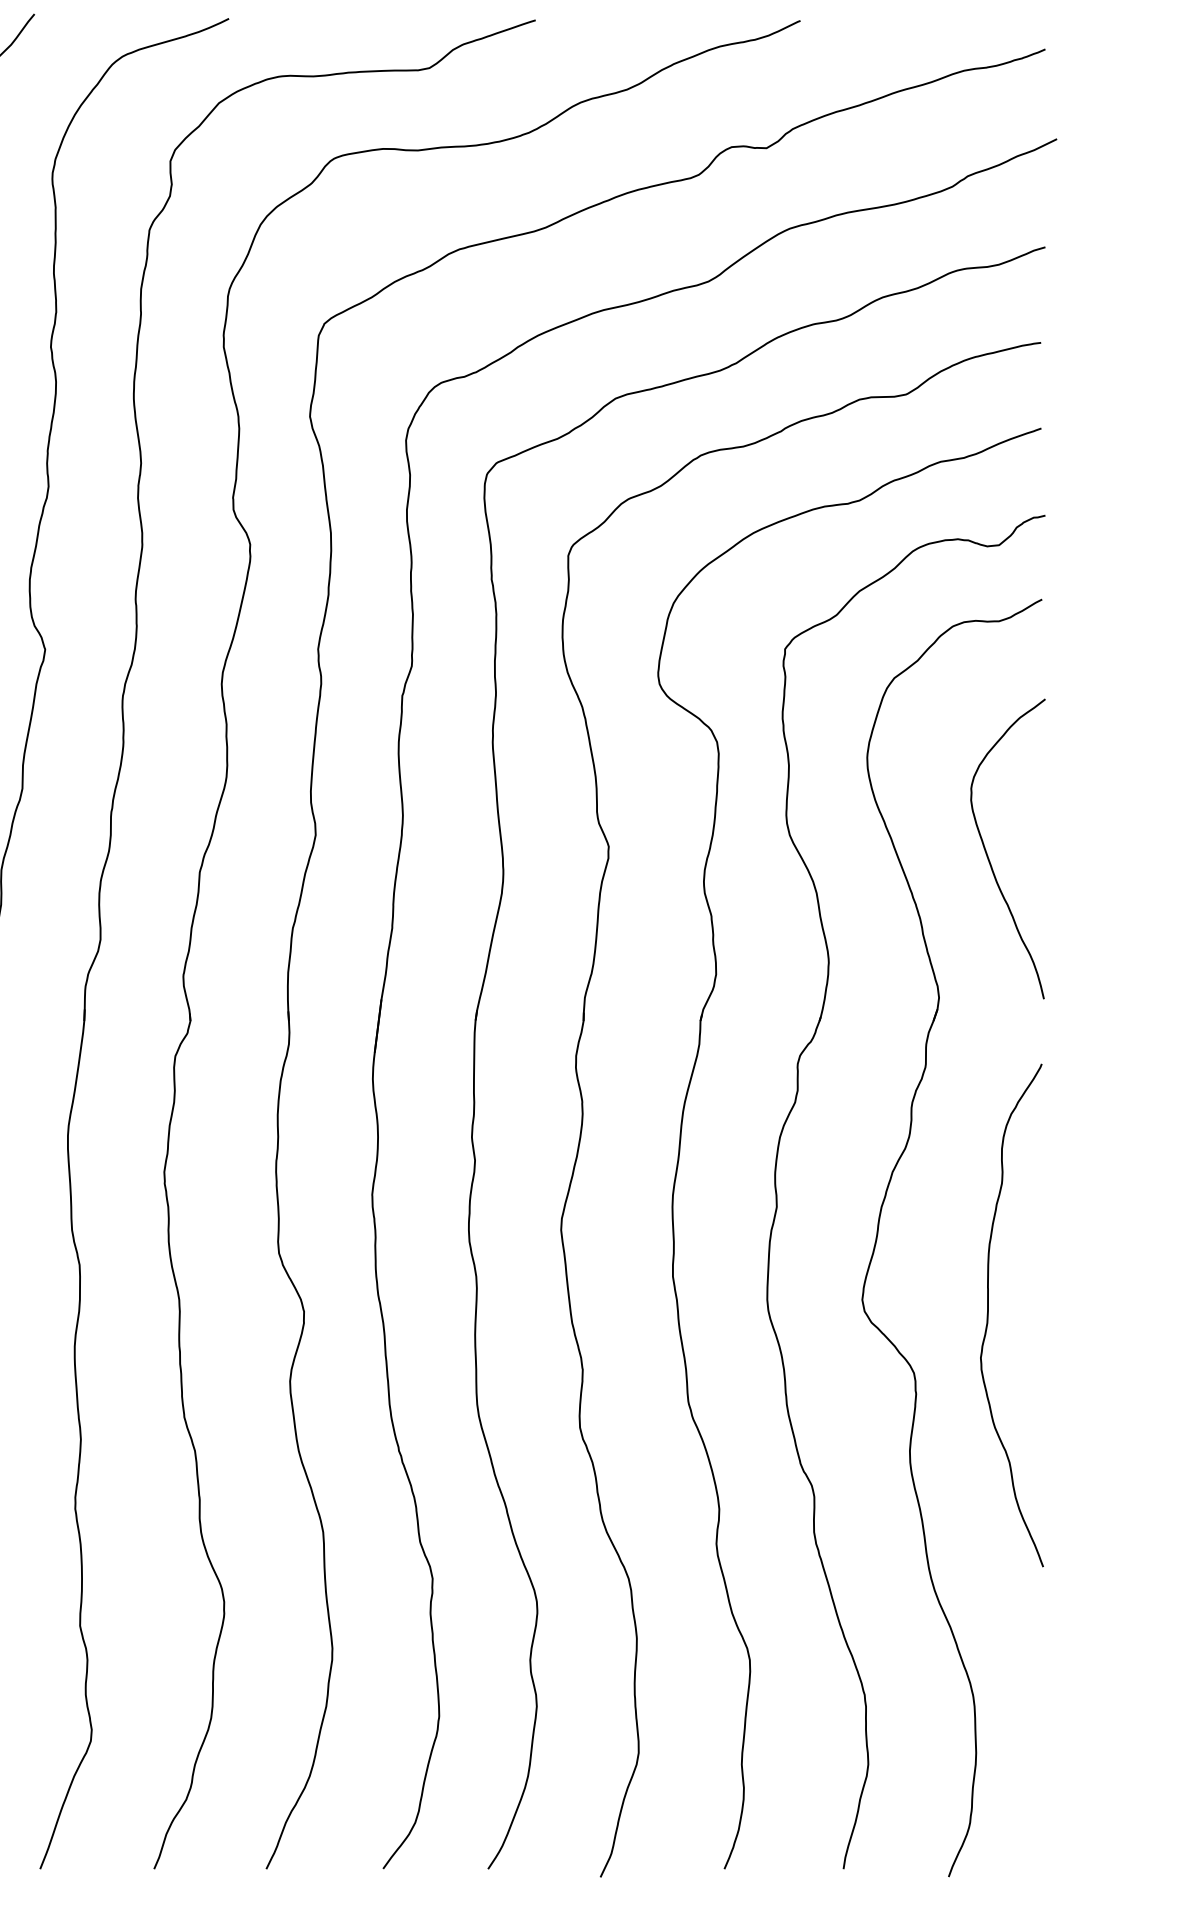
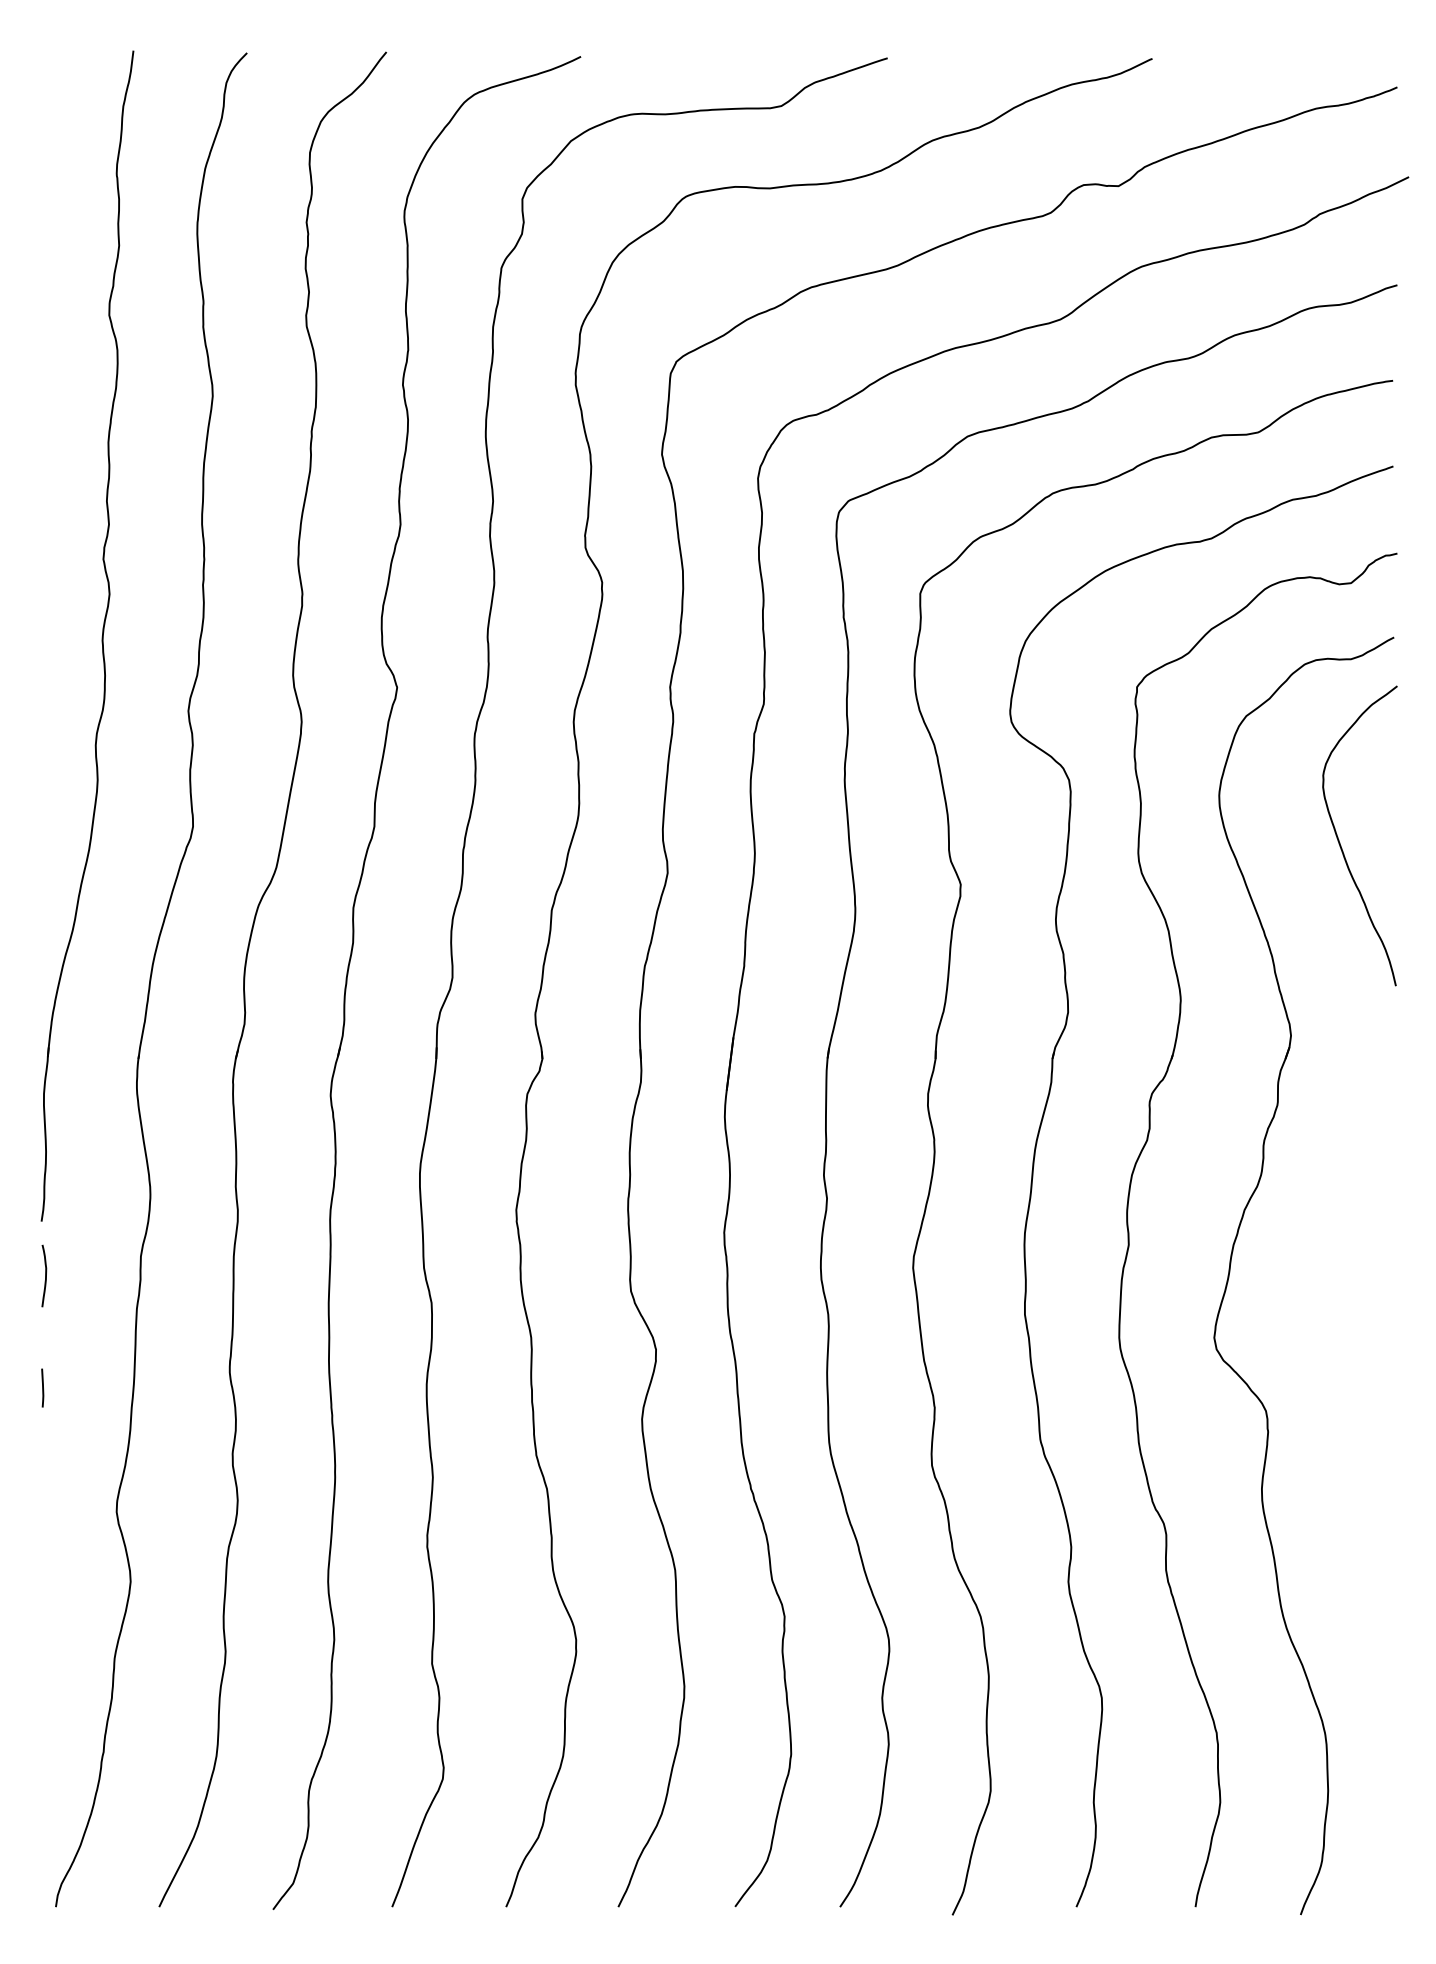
curve: (988, 855) -> (1340, 842), moved
curve: (988, 1315) -> (1340, 1353), removed

